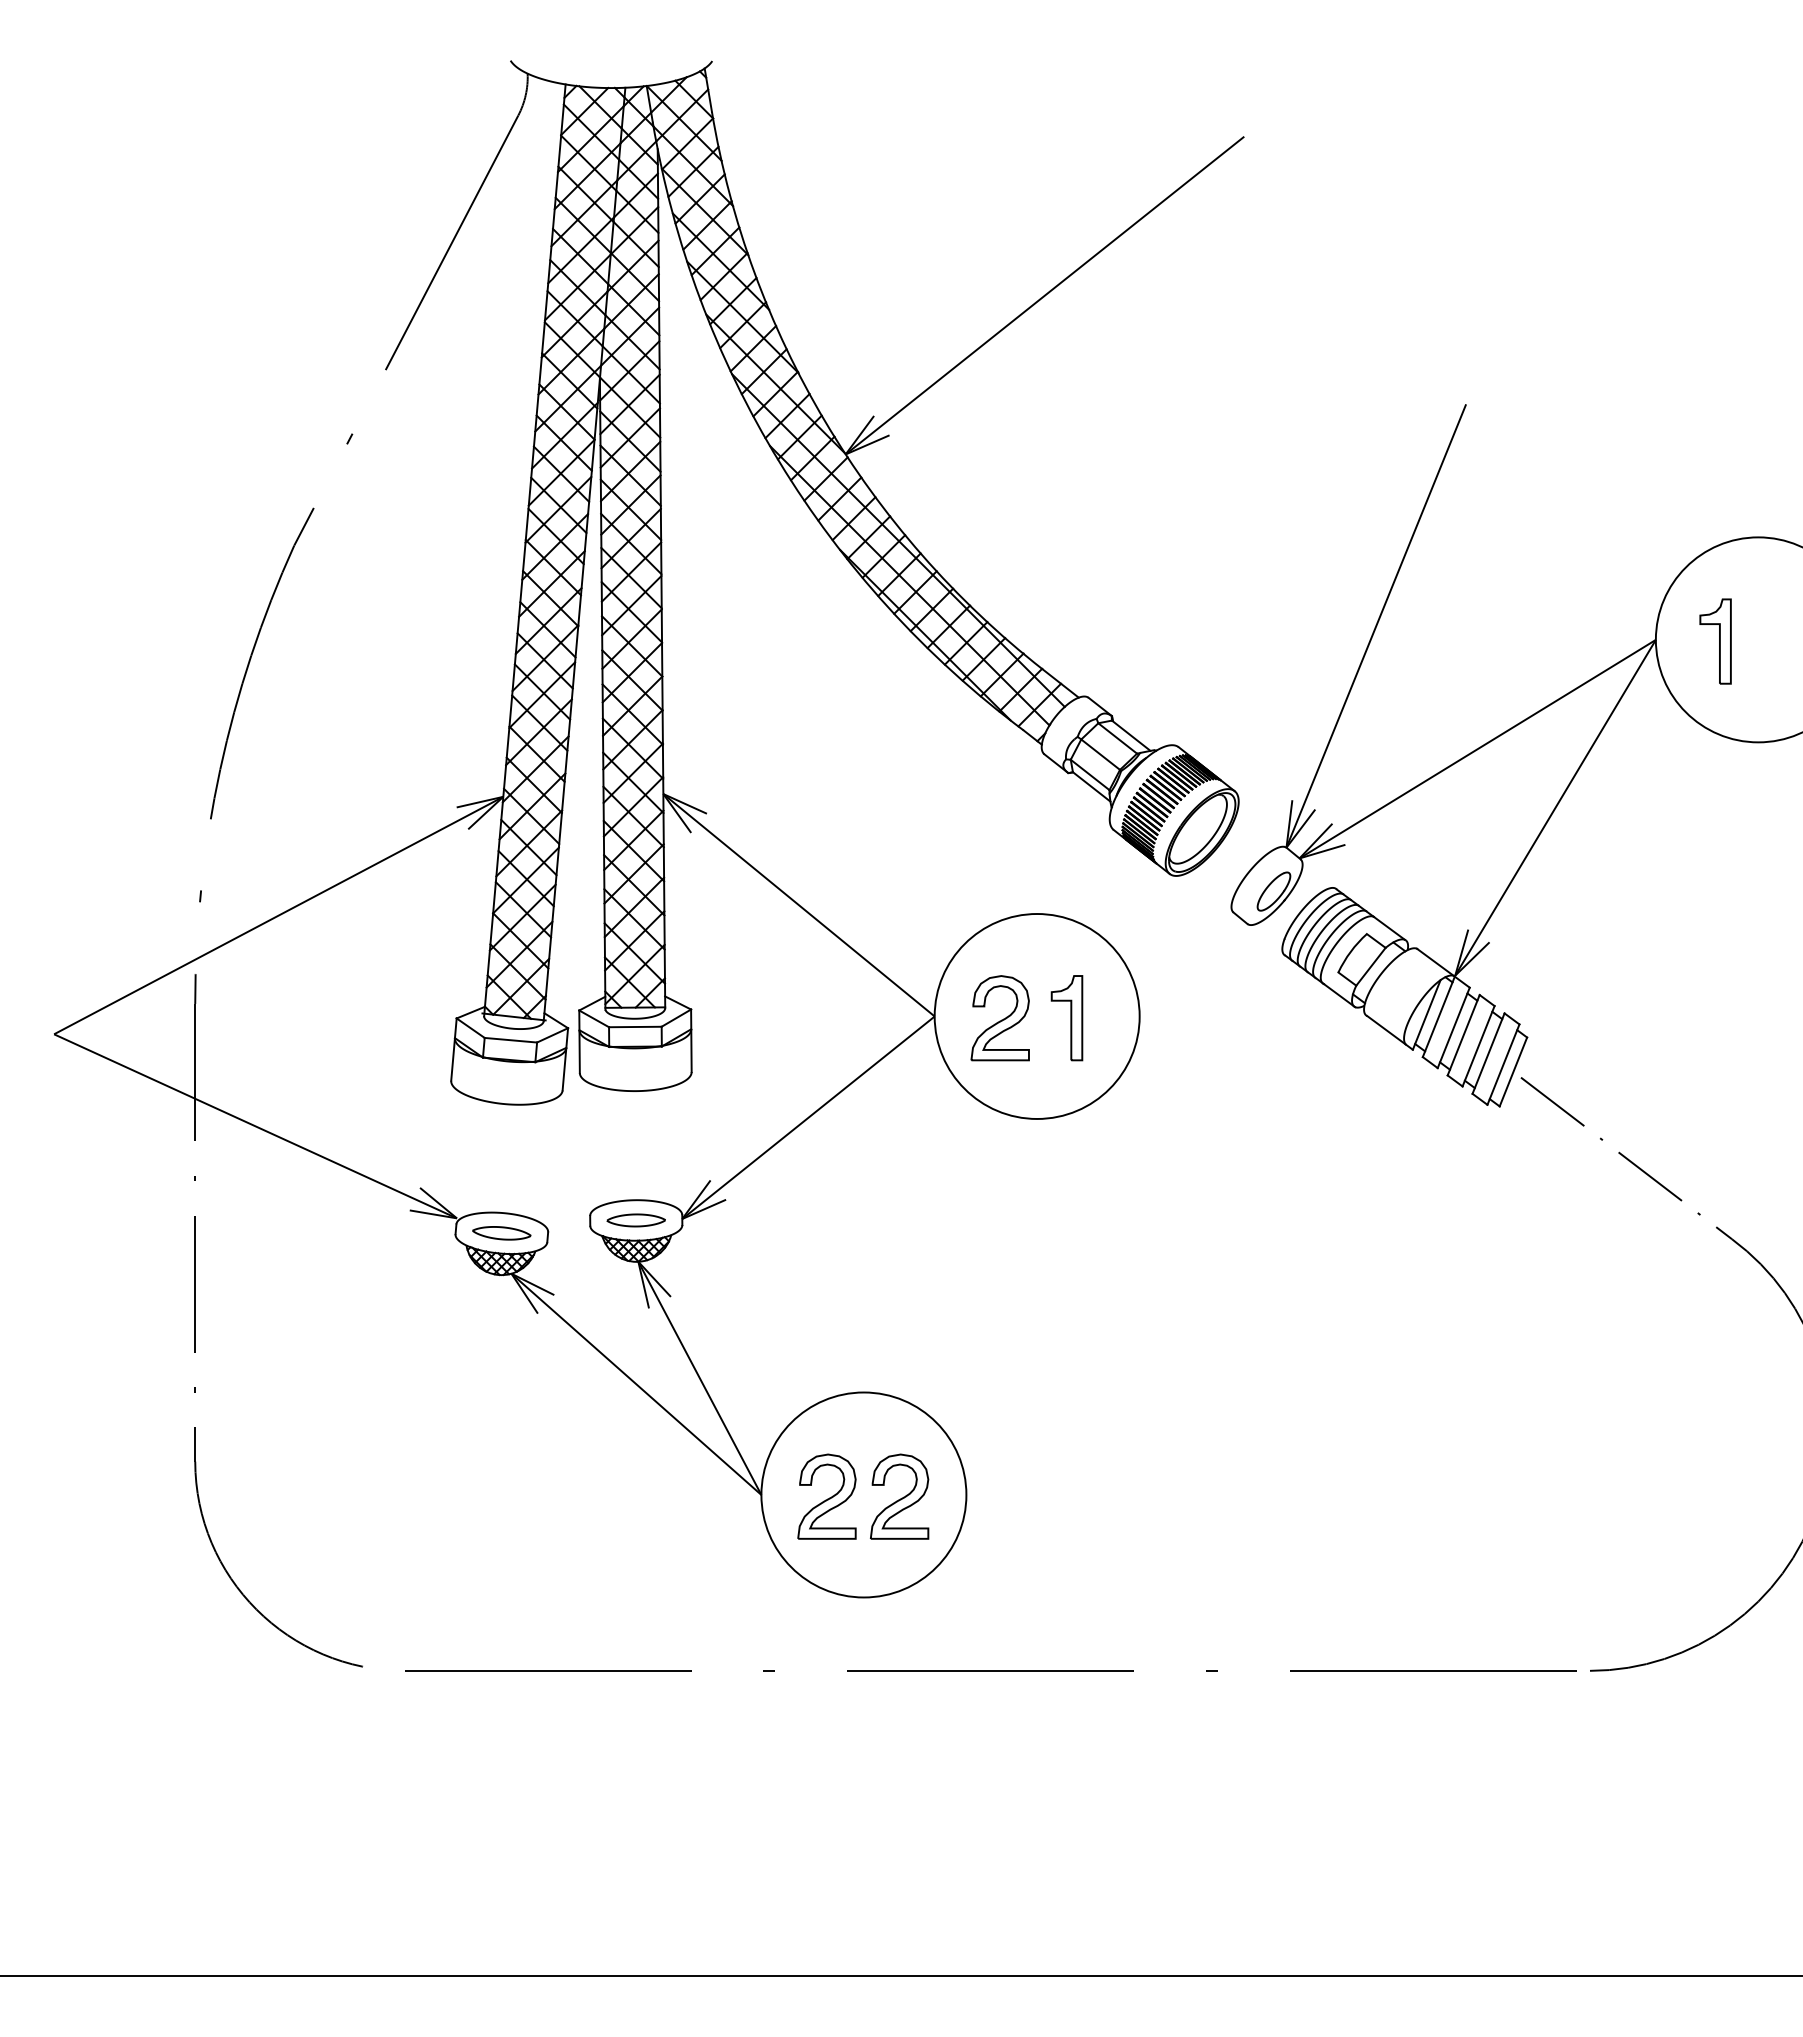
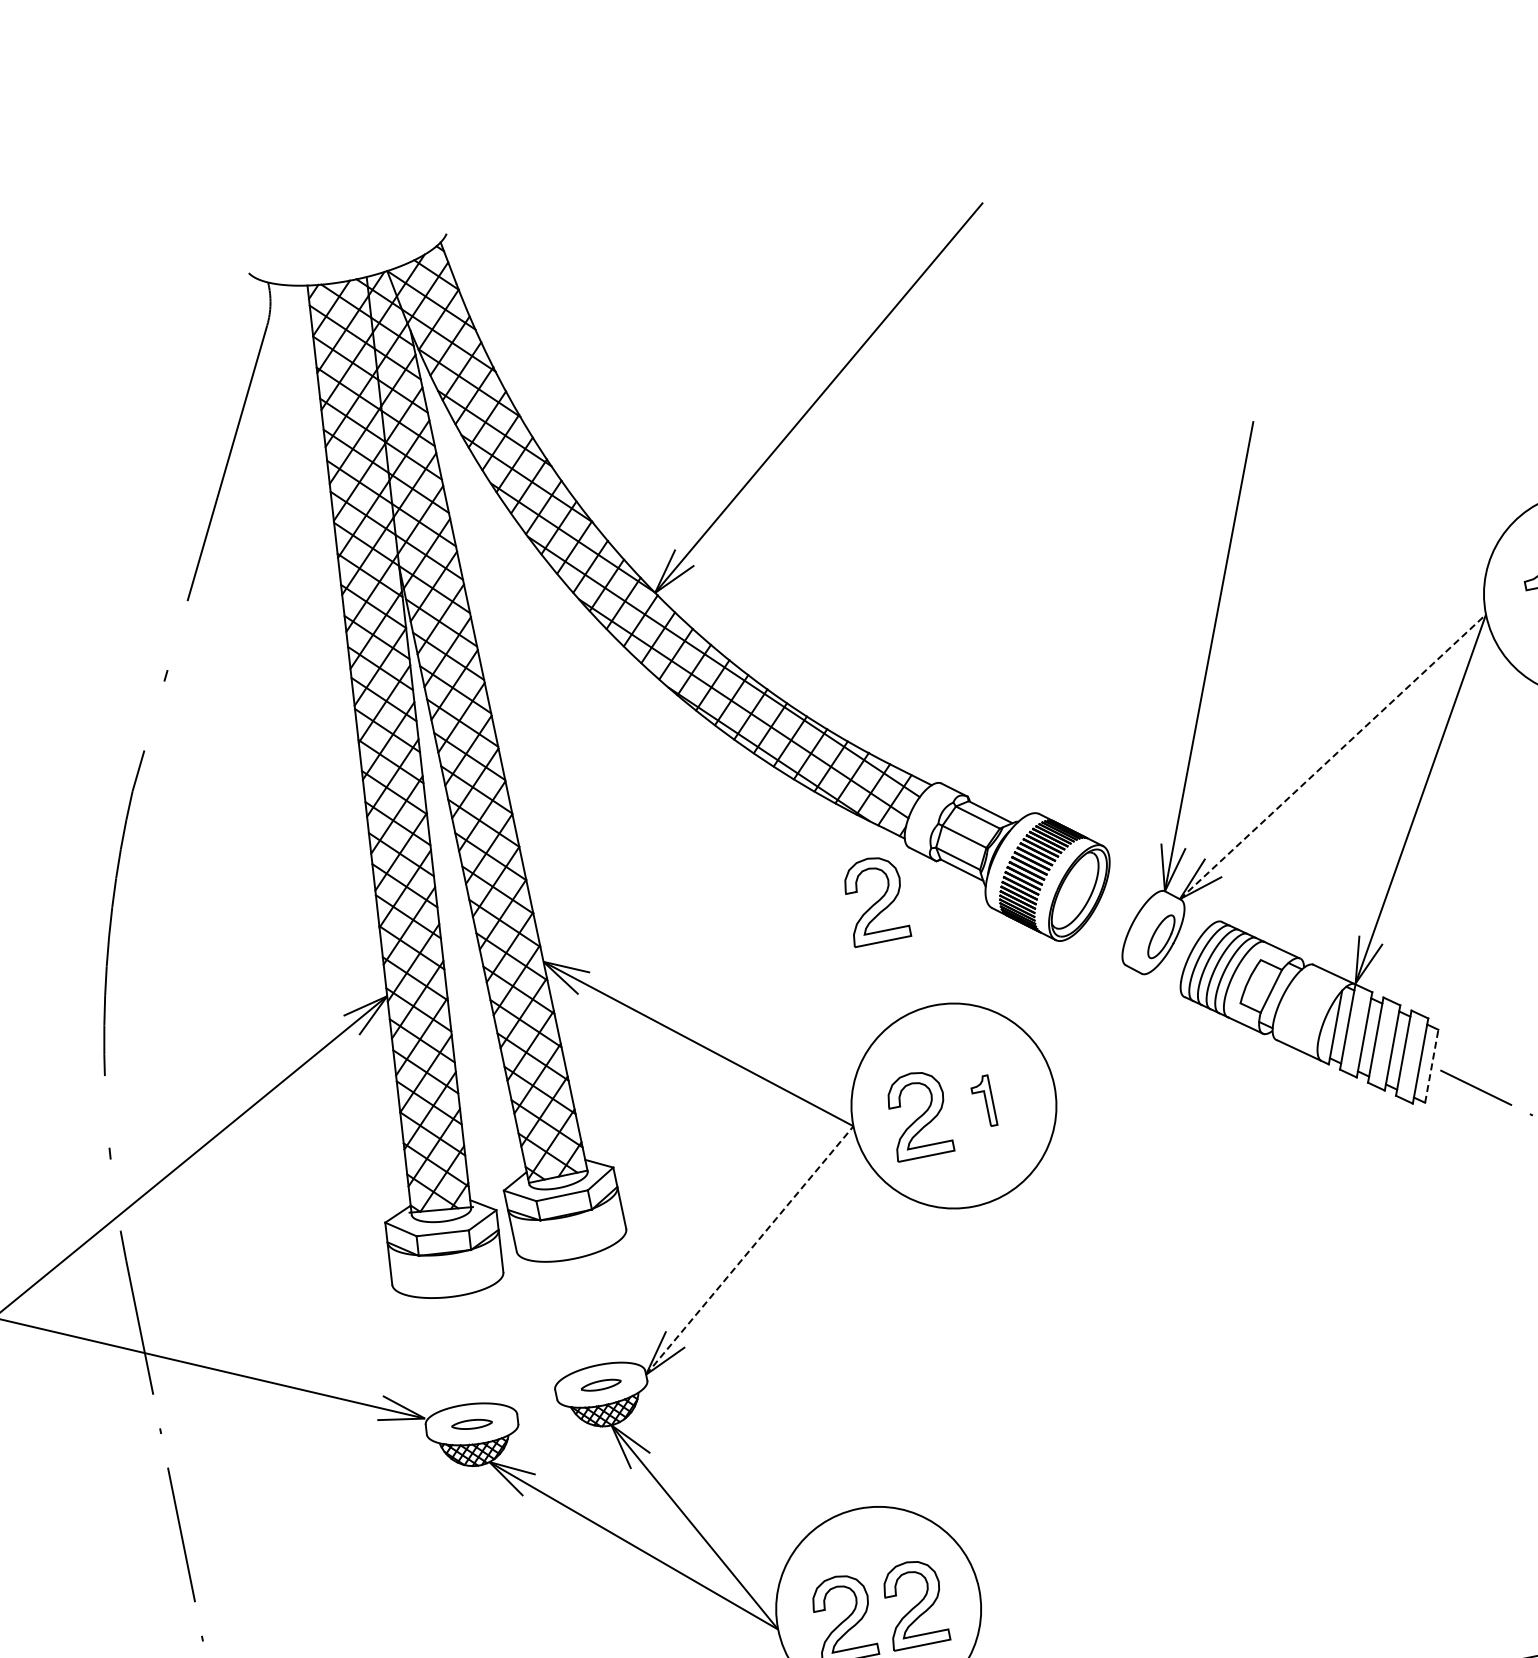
line: (1478, 748) -> (1333, 756), solid -> dashed
part: (999, 799) -> (874, 900), added
part: (1066, 1018) -> (983, 1102), size x0.6
line: (1513, 1071) -> (1431, 1065), solid -> dashed
line: (808, 1117) -> (749, 1250), solid -> dashed
part: (635, 1220) -> (600, 1385), size x0.7
part: (501, 1233) -> (471, 1424), size x0.7

